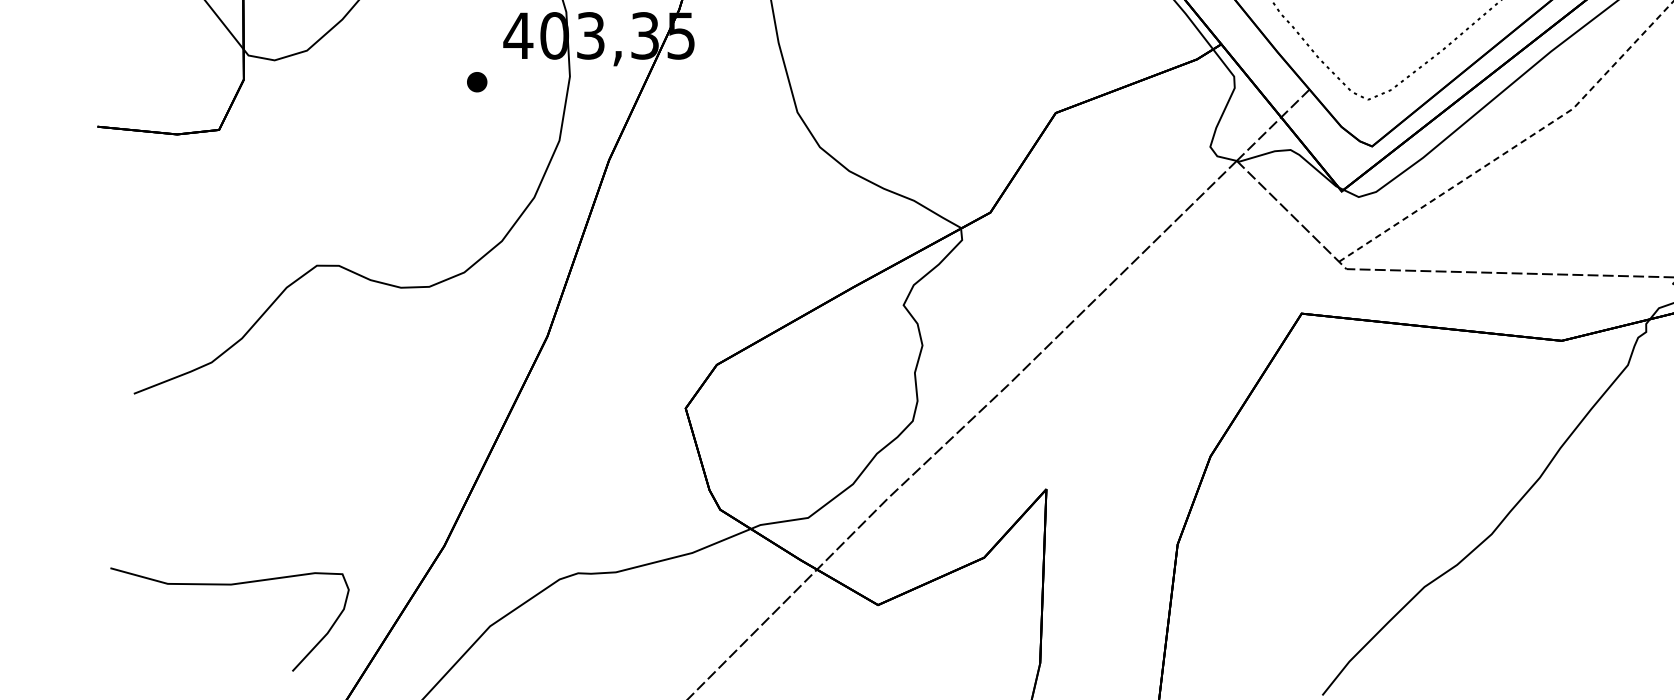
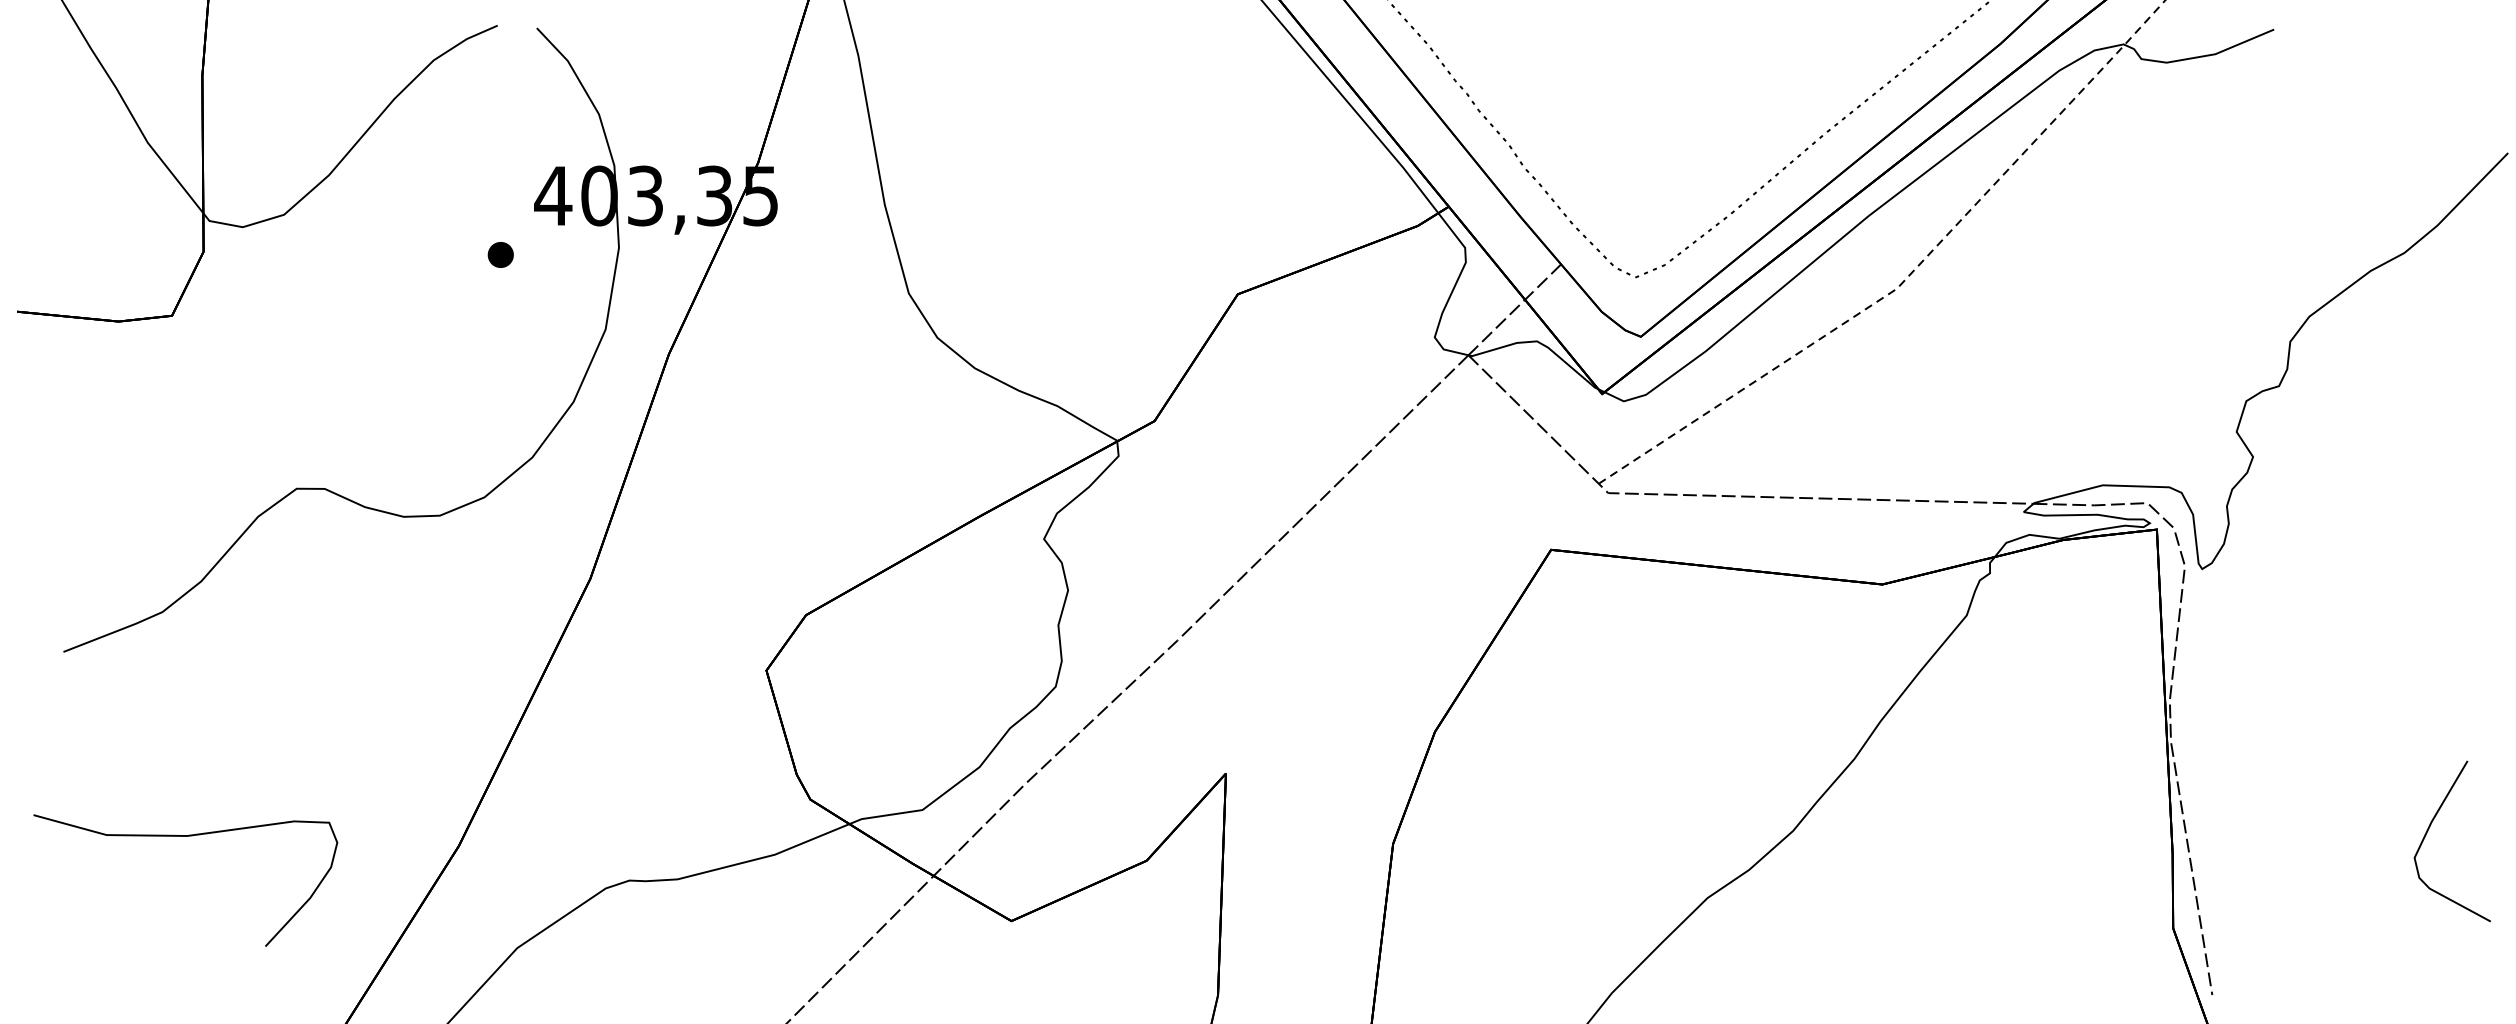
curve: (229, 584) -> (185, 836), moved

